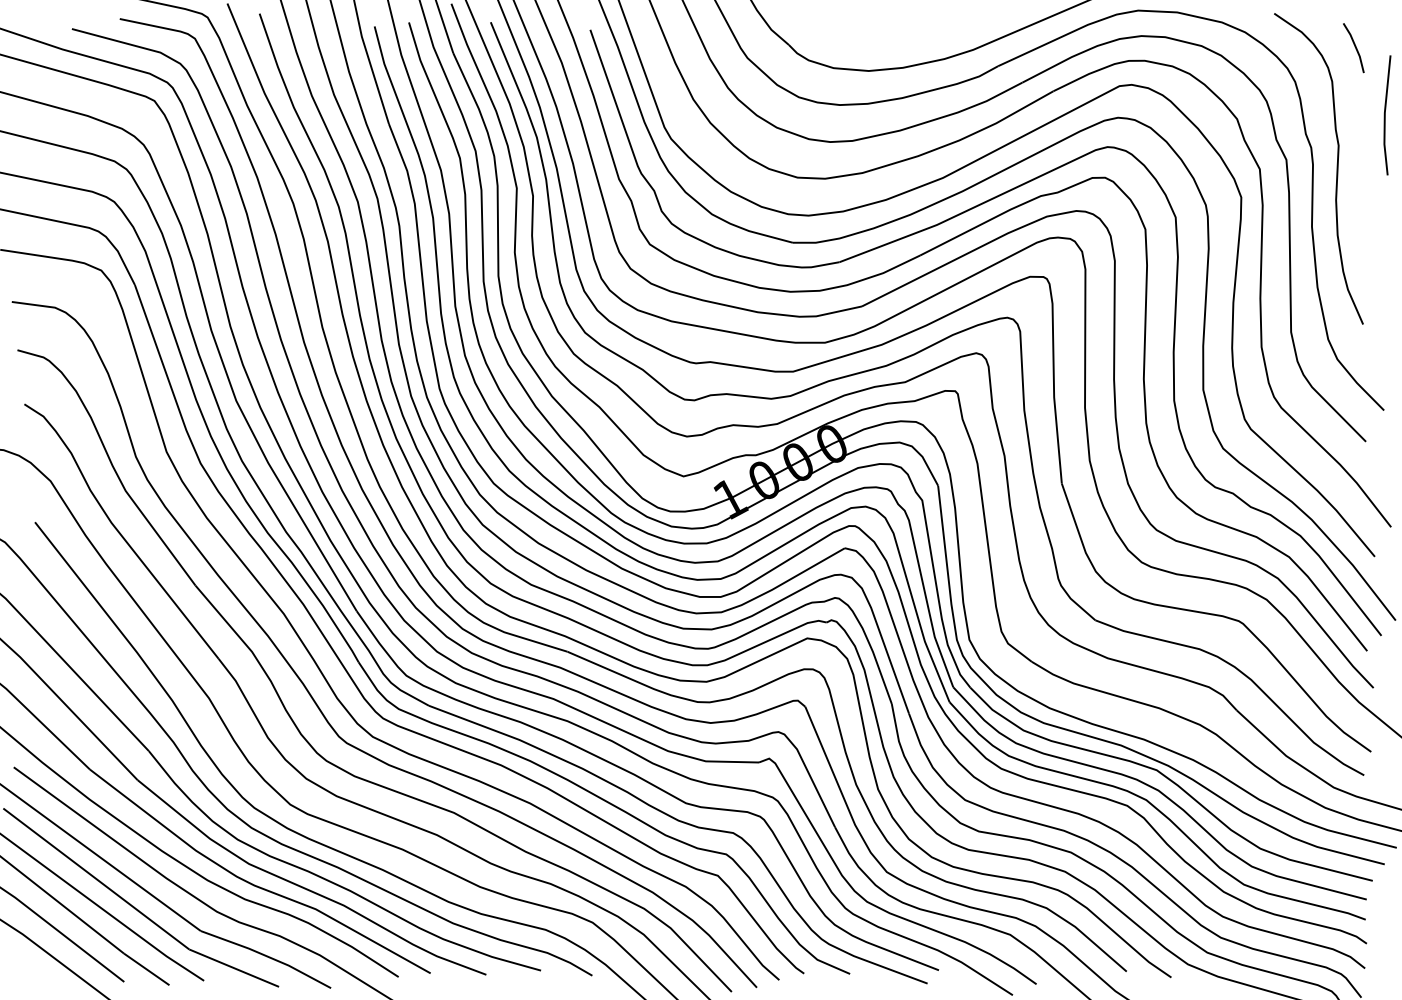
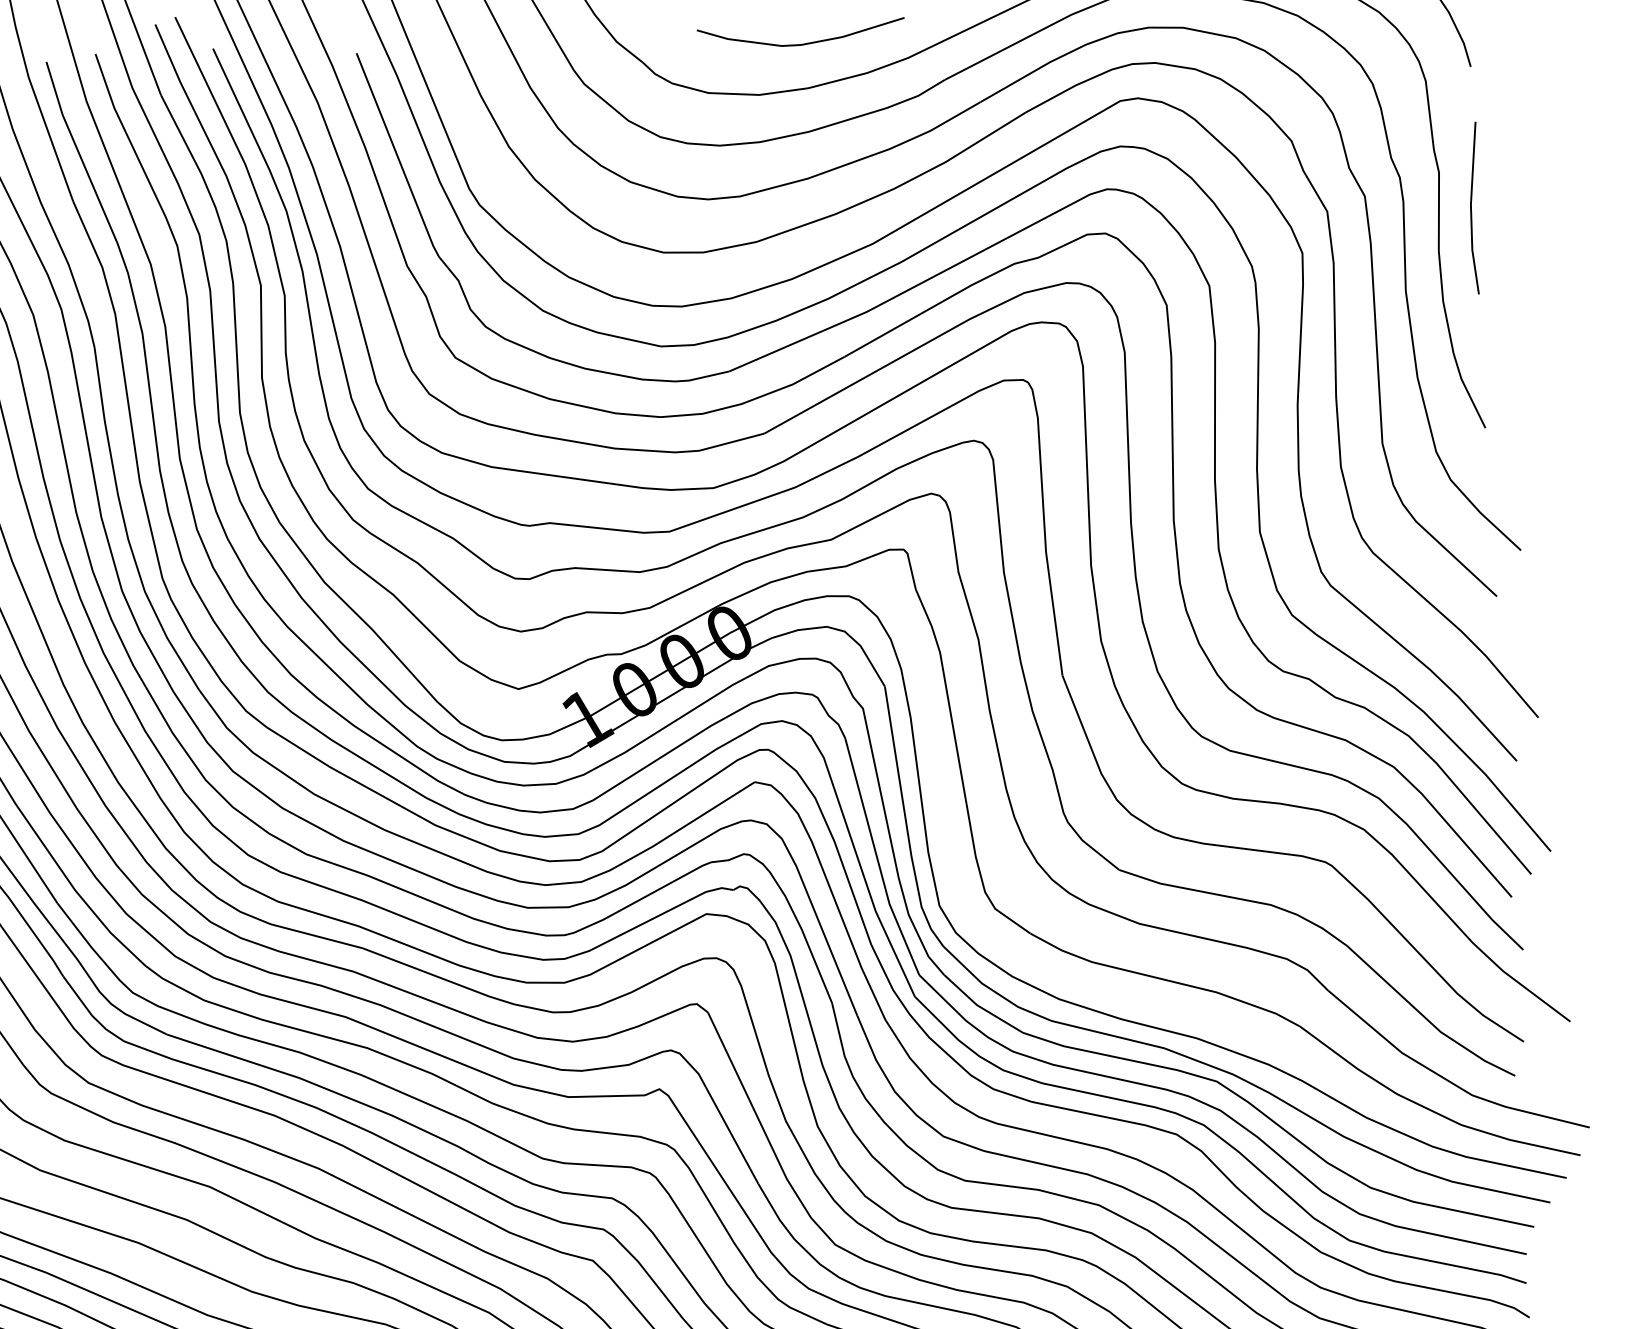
curve: (899, 36) -> (801, 43), added
line: (1385, 115) -> (1472, 208), moved

